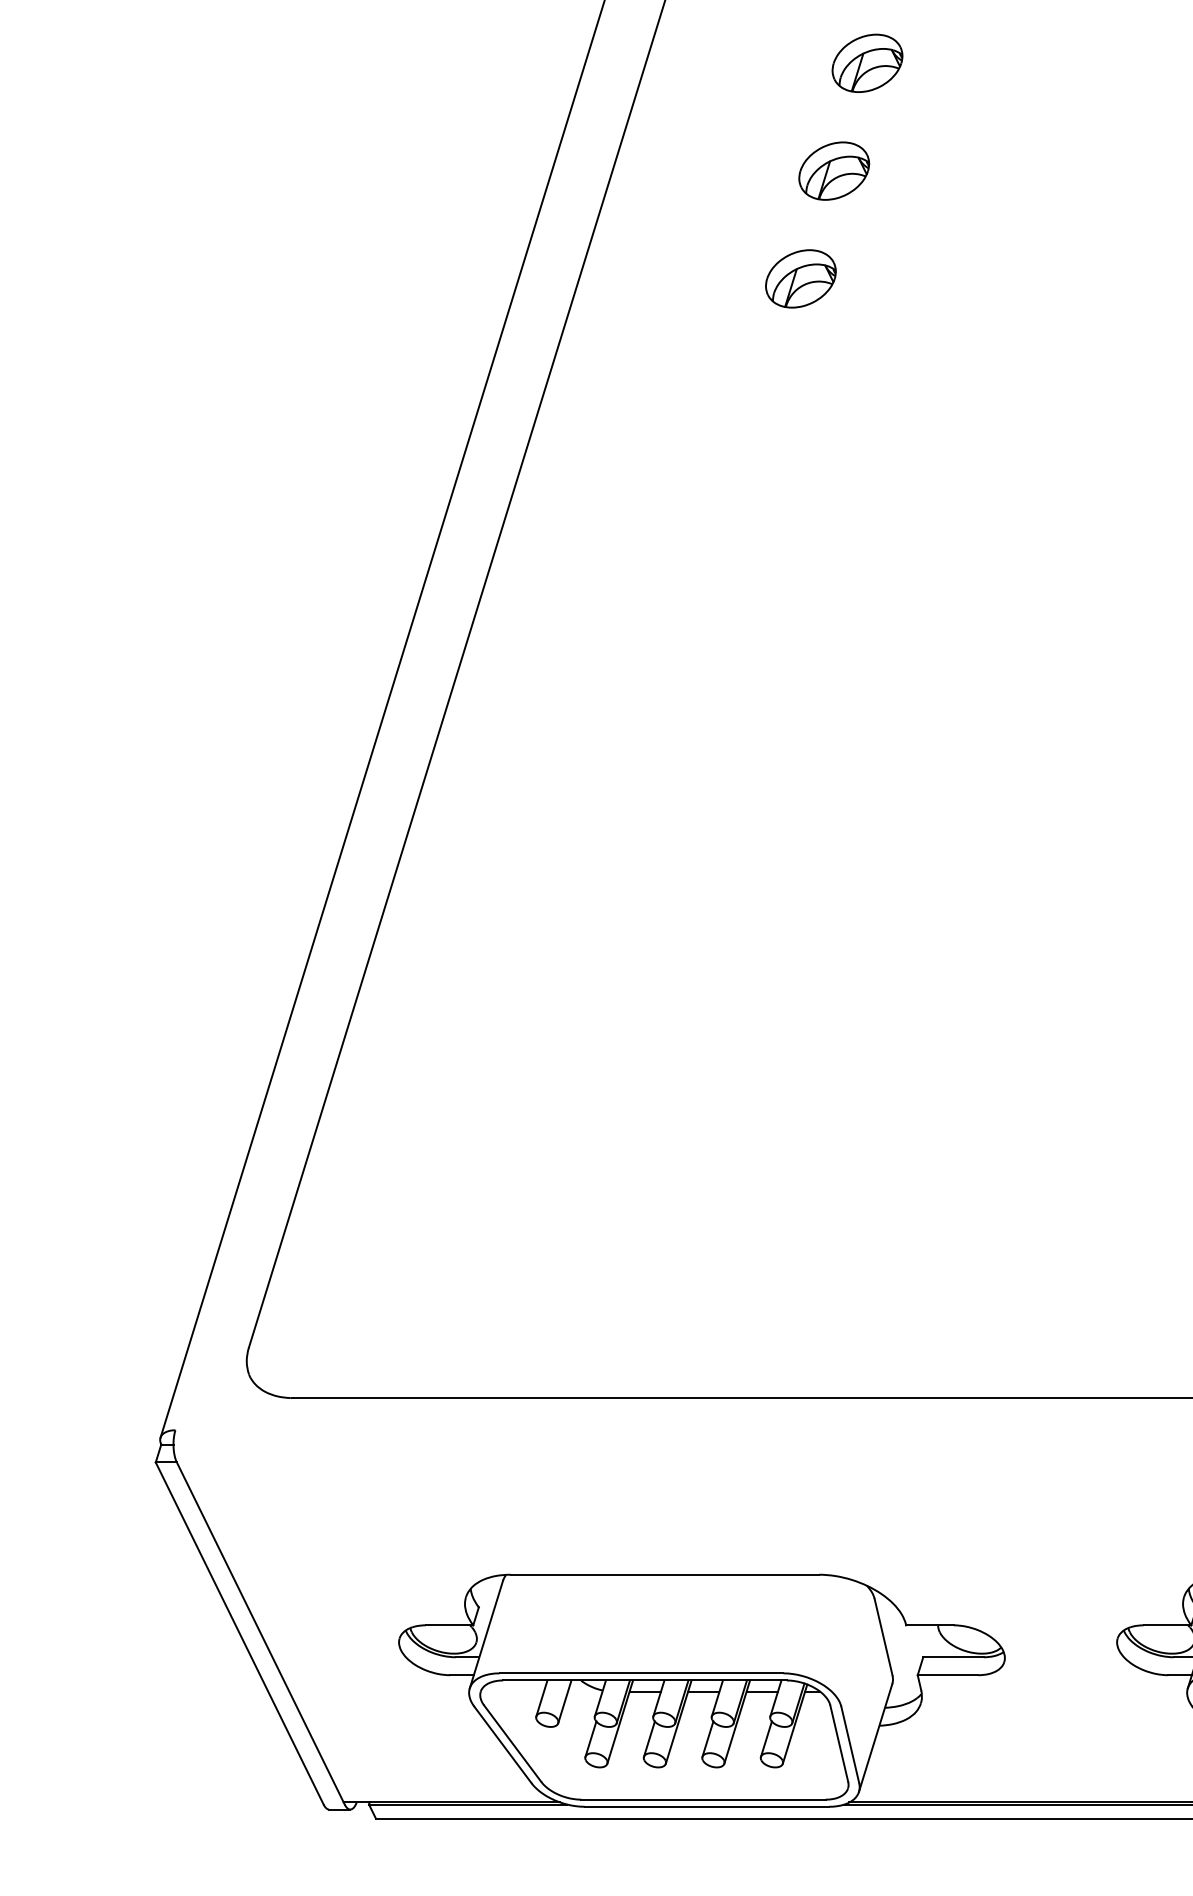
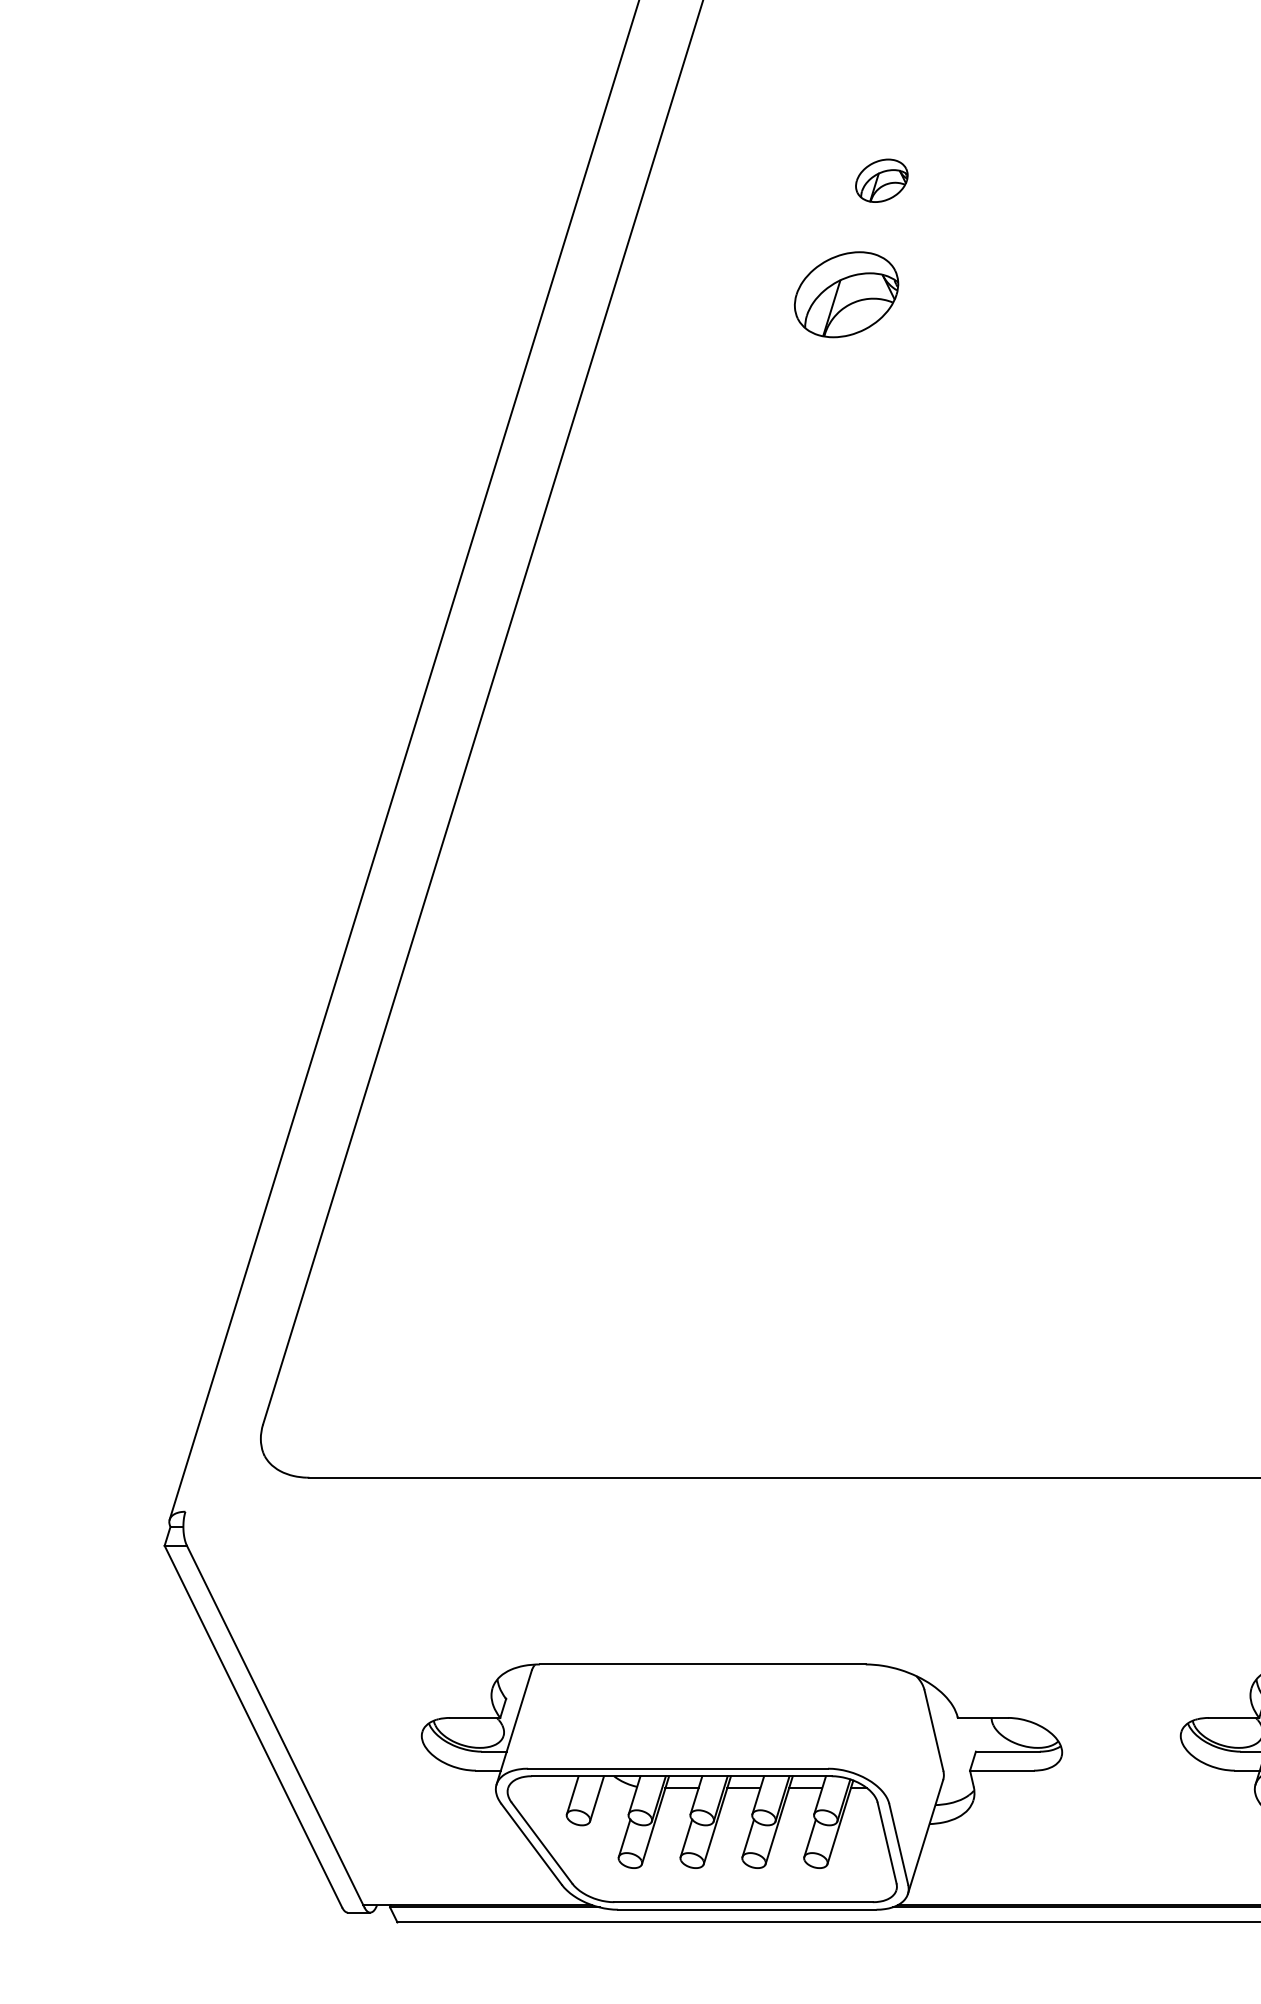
part: (867, 62) -> (916, 66), removed
part: (834, 170) -> (882, 180), size x0.7
part: (800, 278) -> (846, 294), size x1.4

